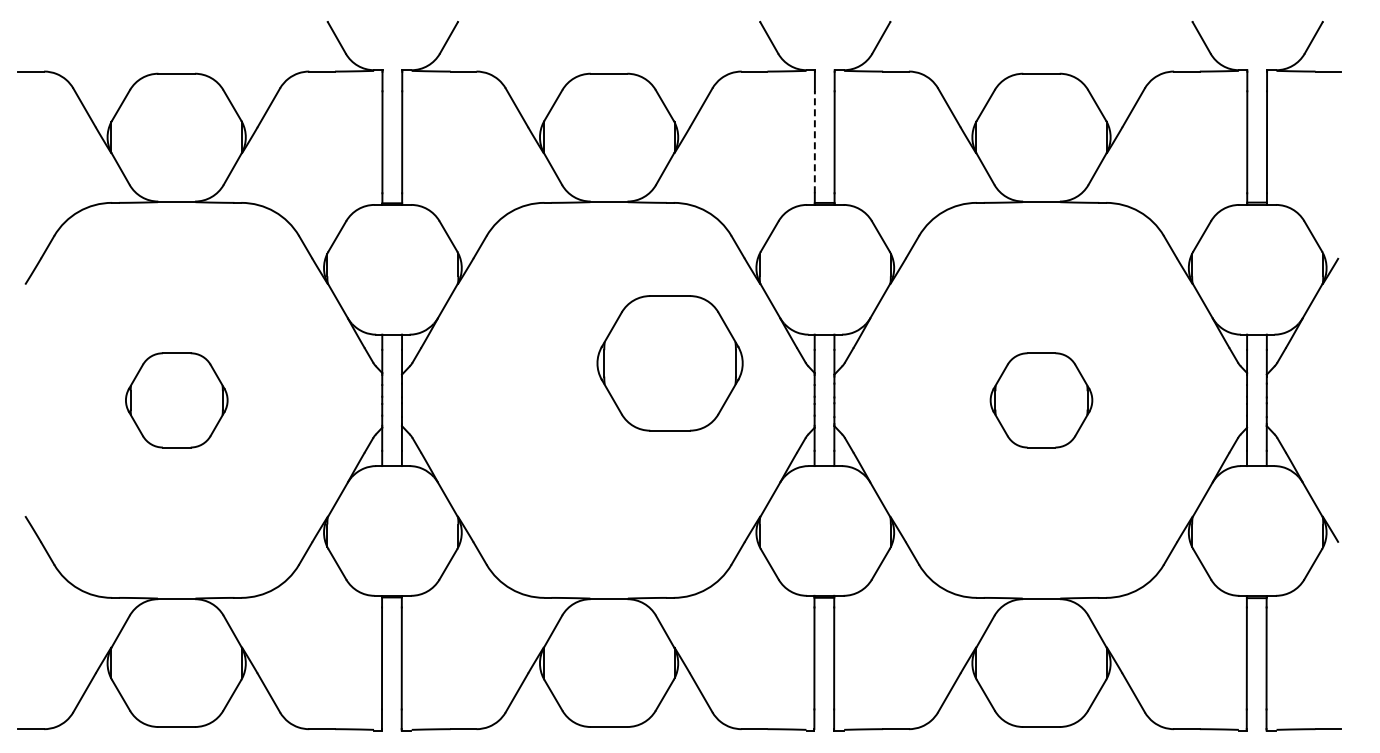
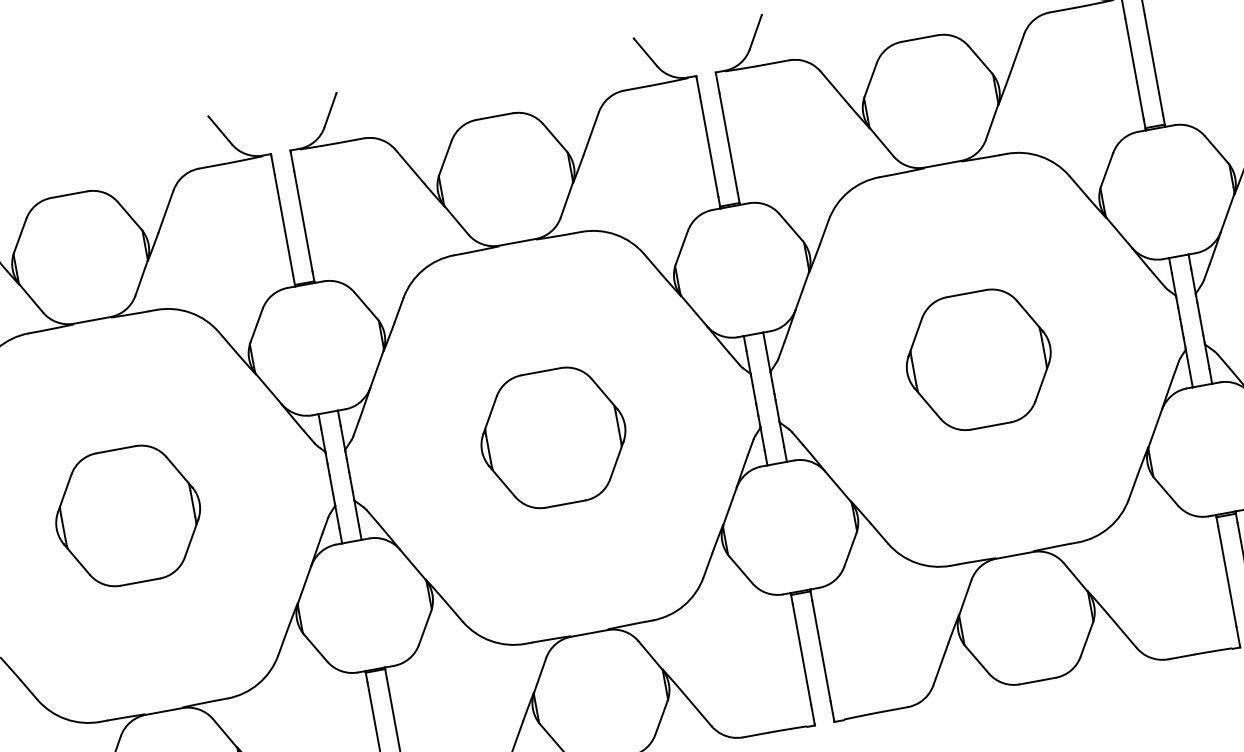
line: (814, 142) -> (708, 147), dashed -> solid
part: (669, 363) -> (552, 438), moved
part: (176, 400) -> (128, 516), size x1.43
part: (1041, 400) -> (978, 359), size x1.43

